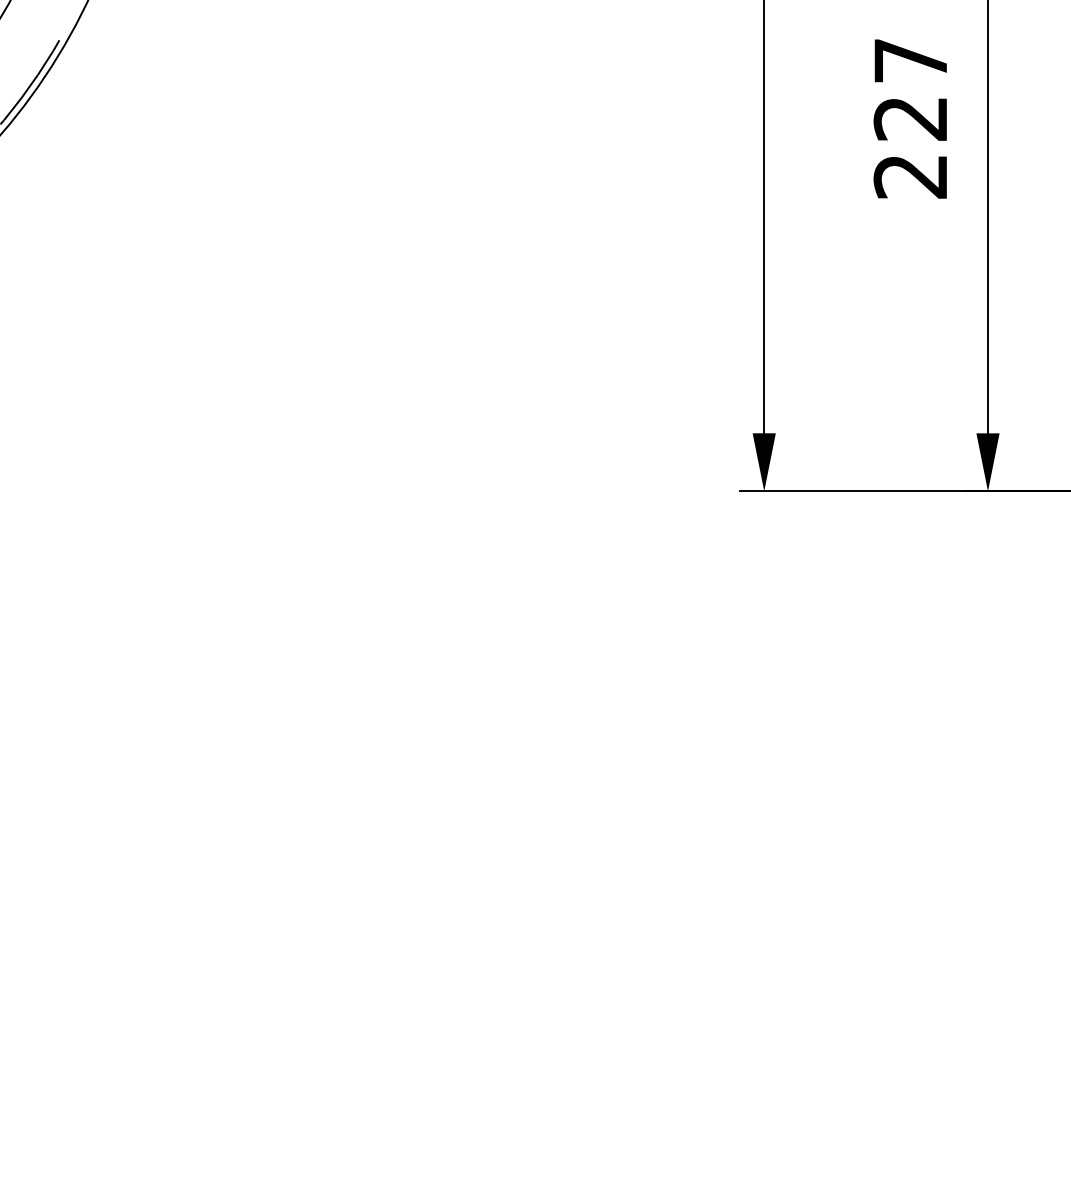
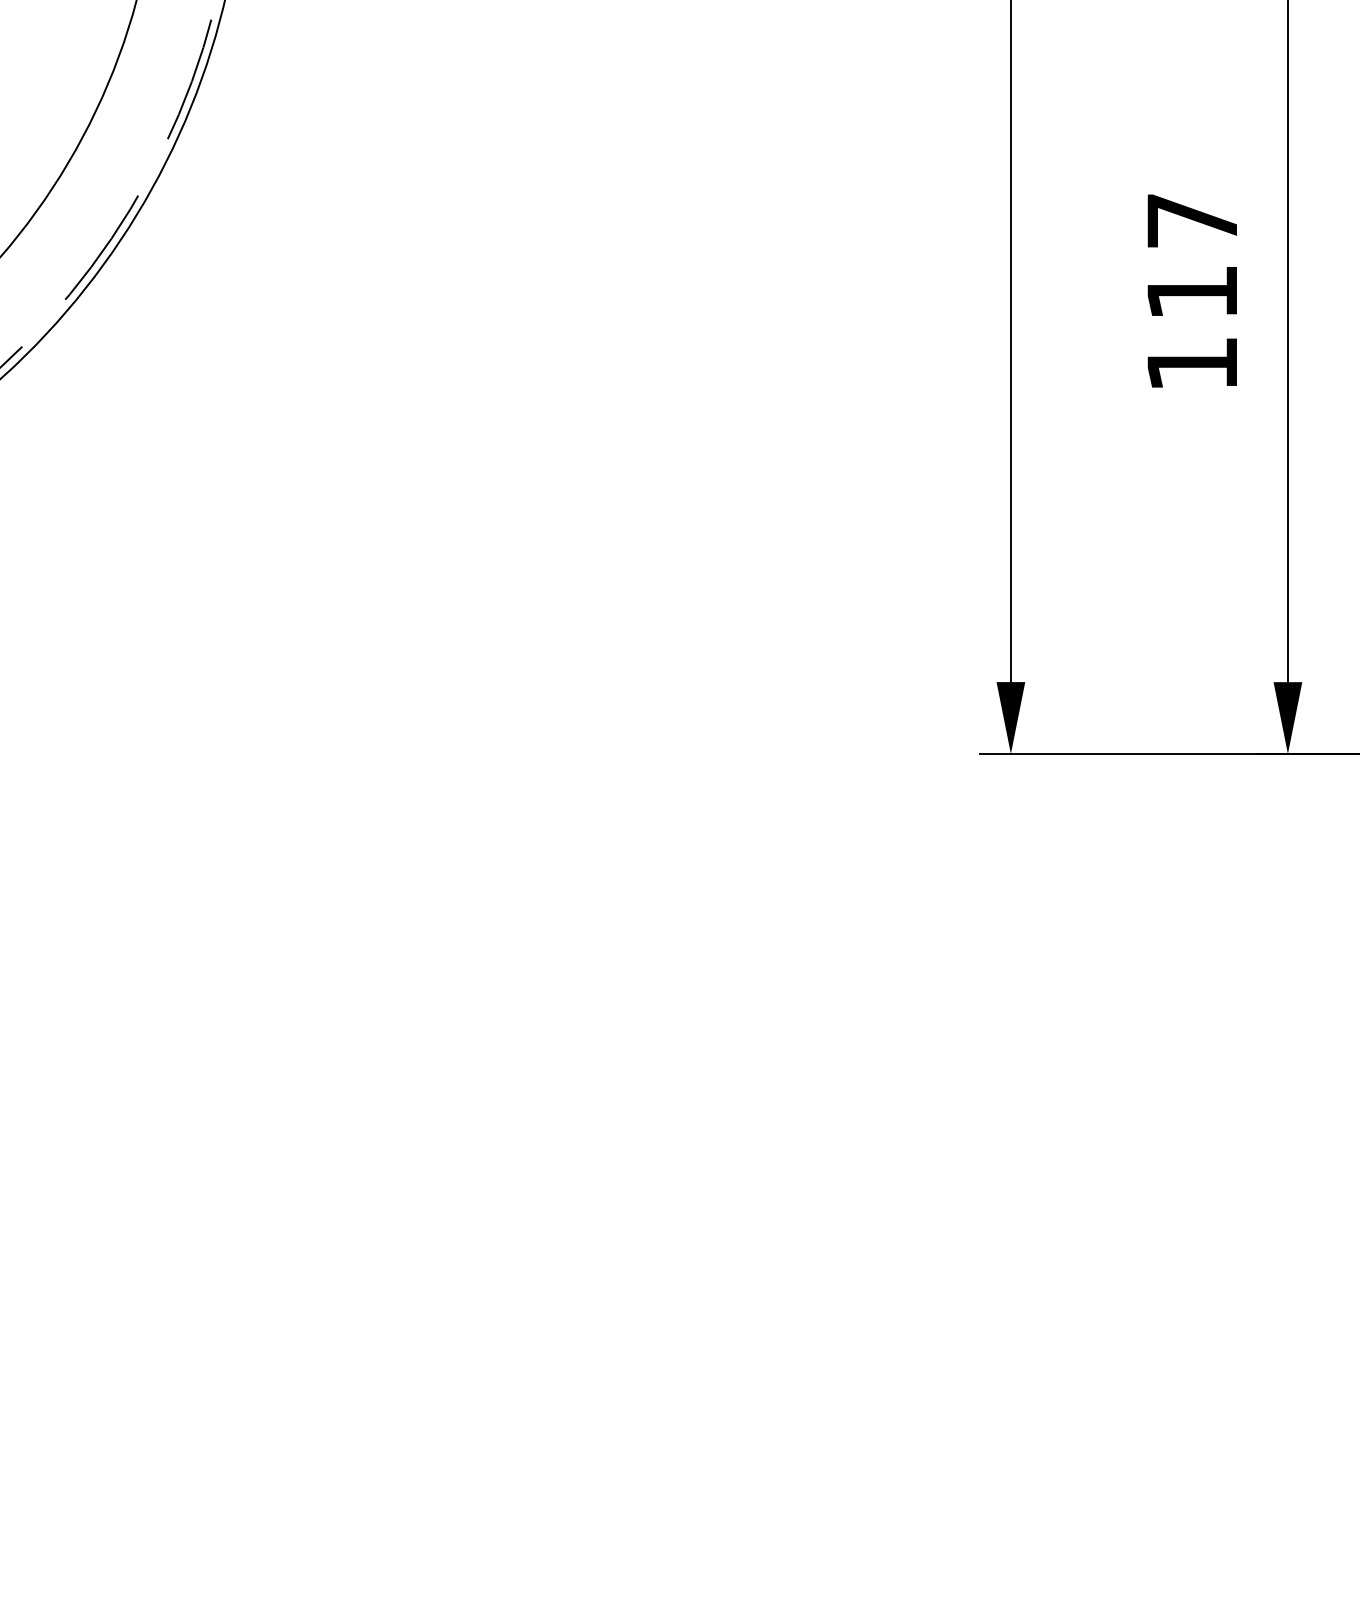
text: (910, 148) -> (1191, 329), 227 -> 117

